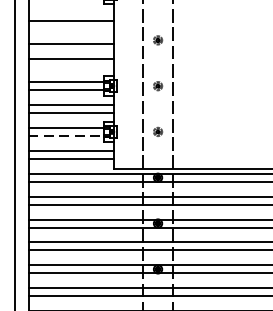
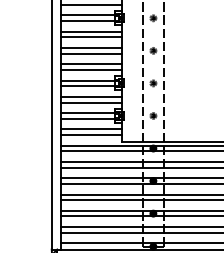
line: (70, 13) -> (91, 31), added
line: (70, 37) -> (91, 48), added
line: (70, 66) -> (91, 69), added
line: (66, 135) -> (88, 118), dashed -> solid

